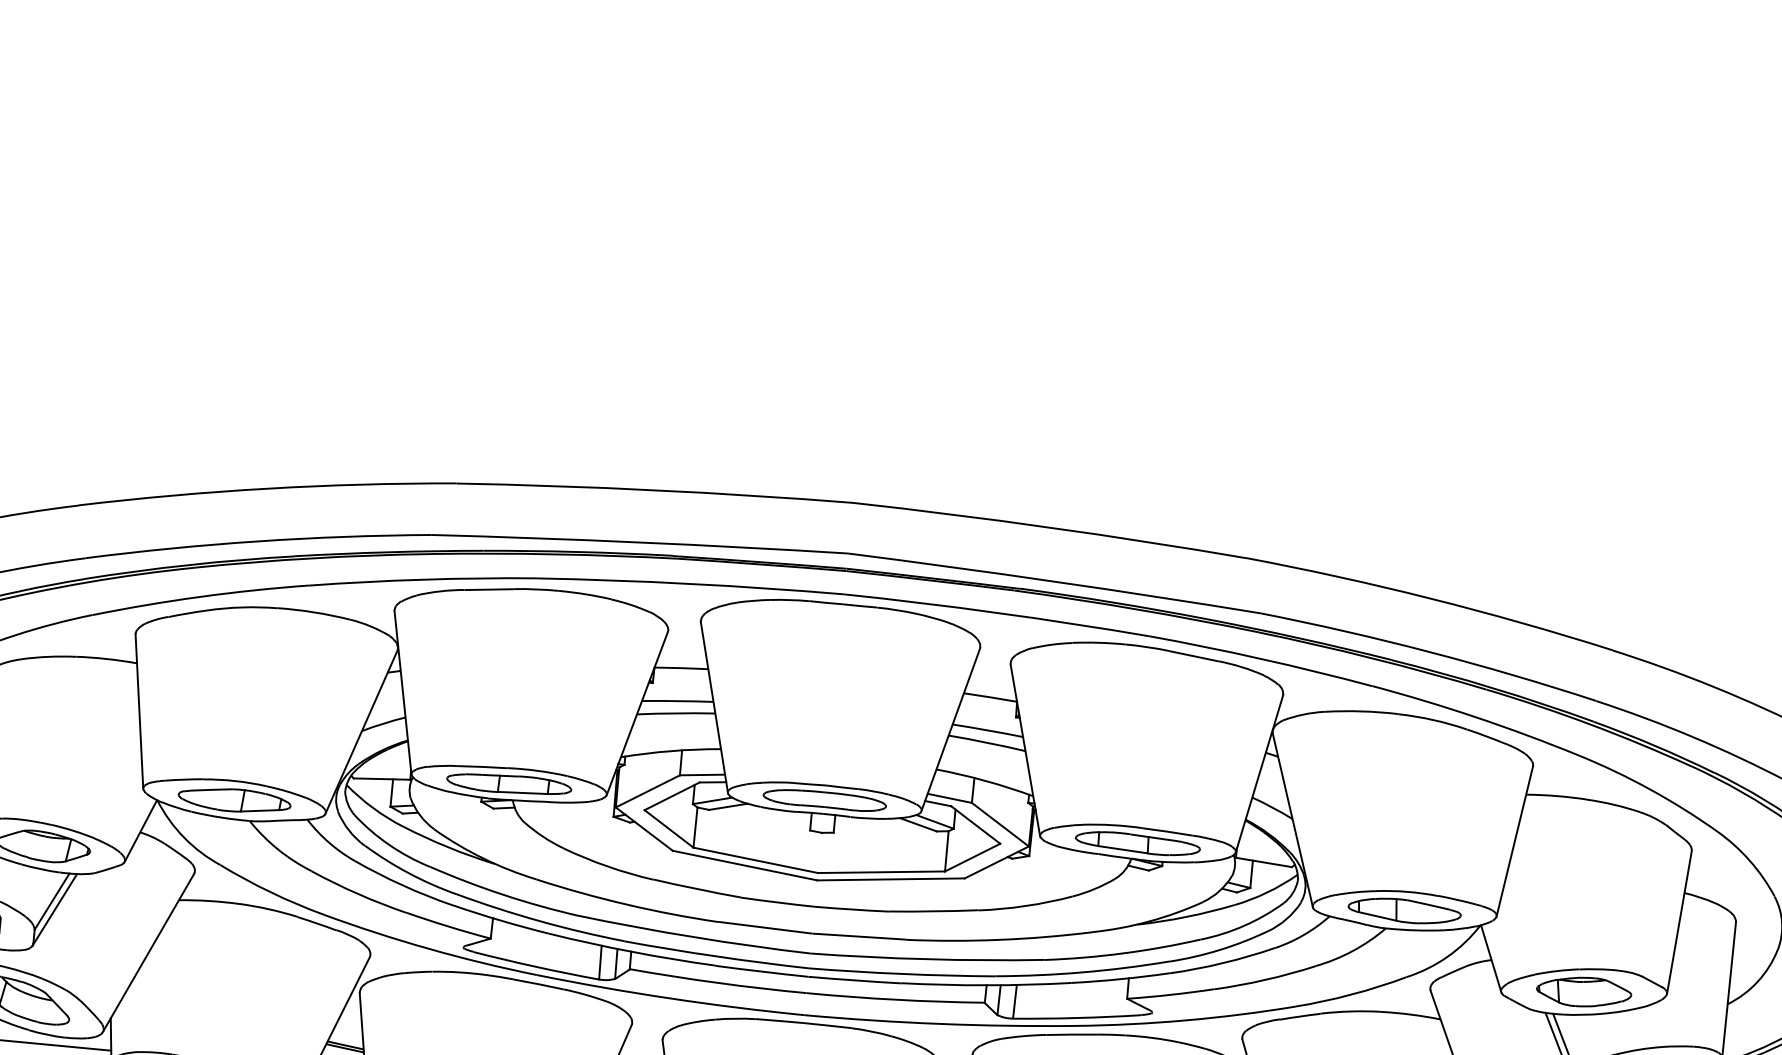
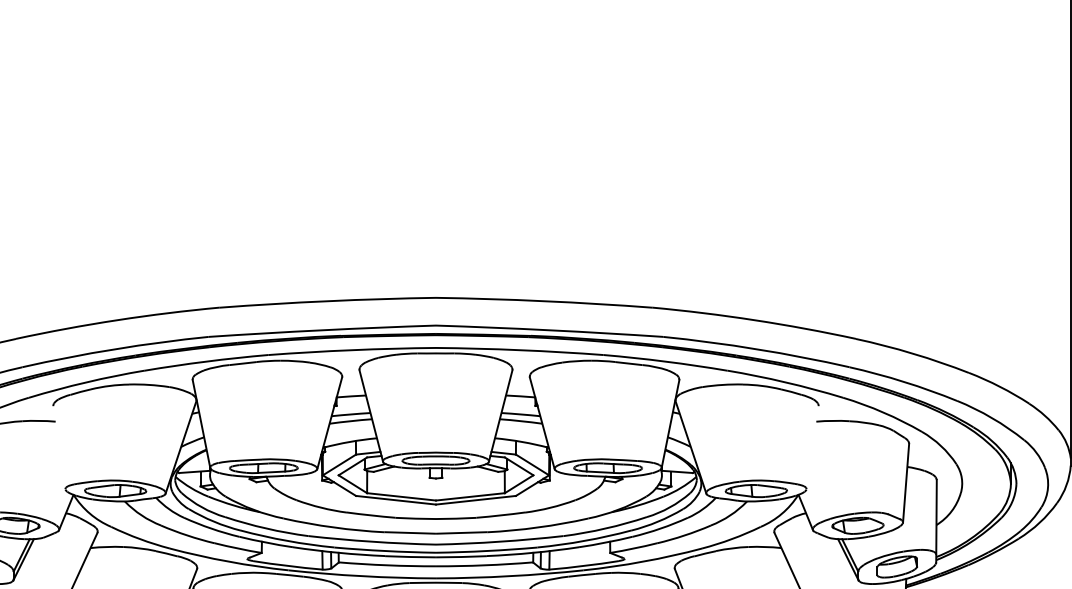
line: (139, 711) -> (59, 447), removed
line: (1514, 841) -> (812, 447), removed

